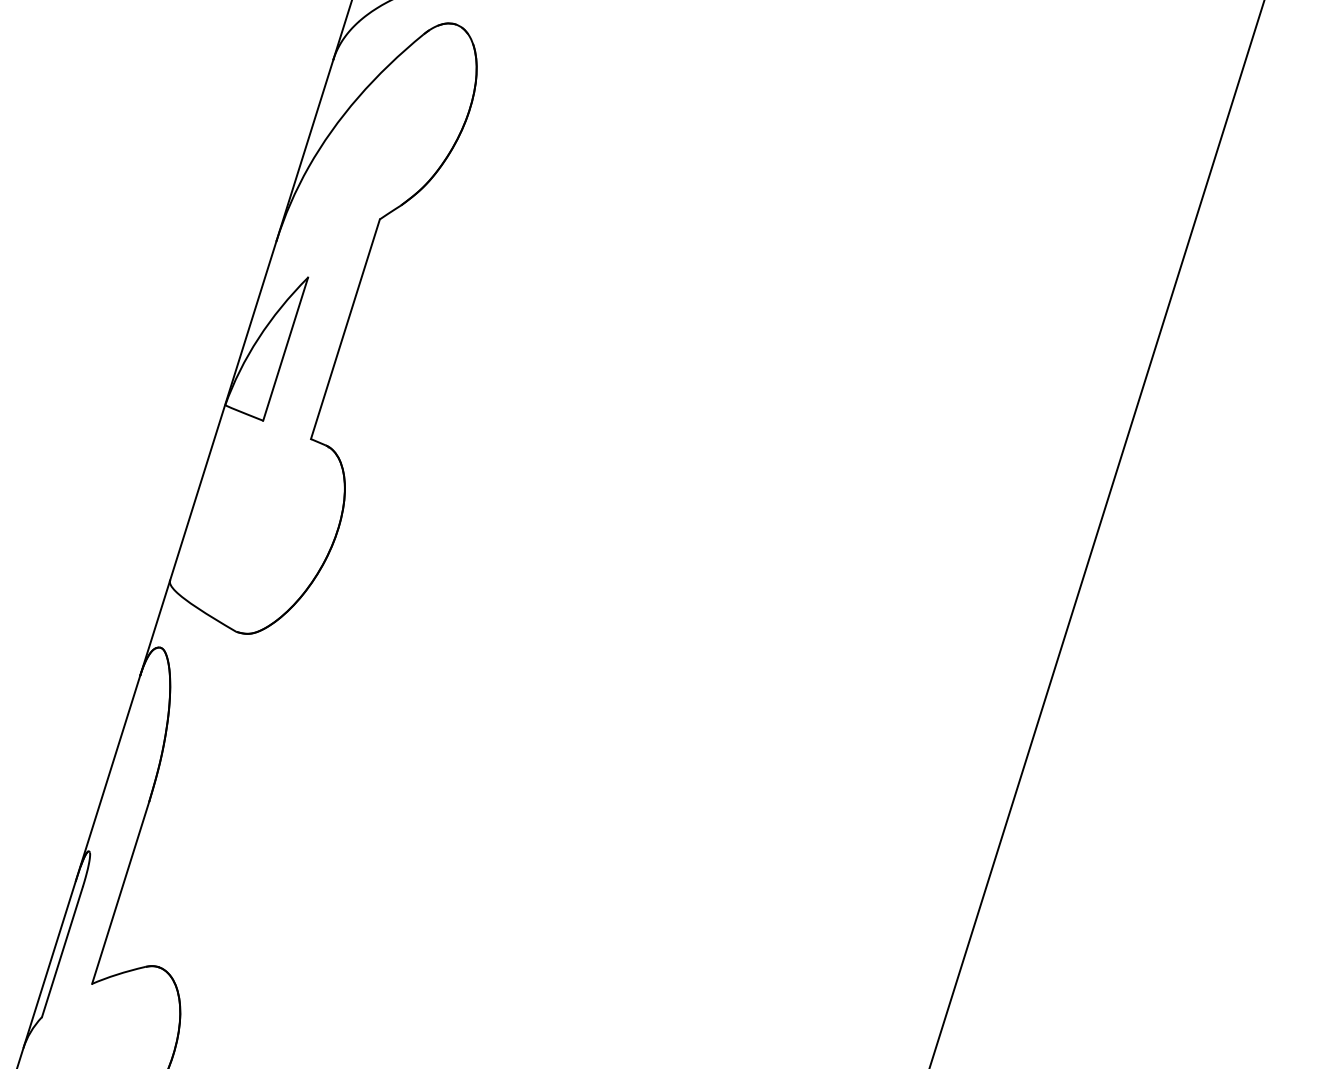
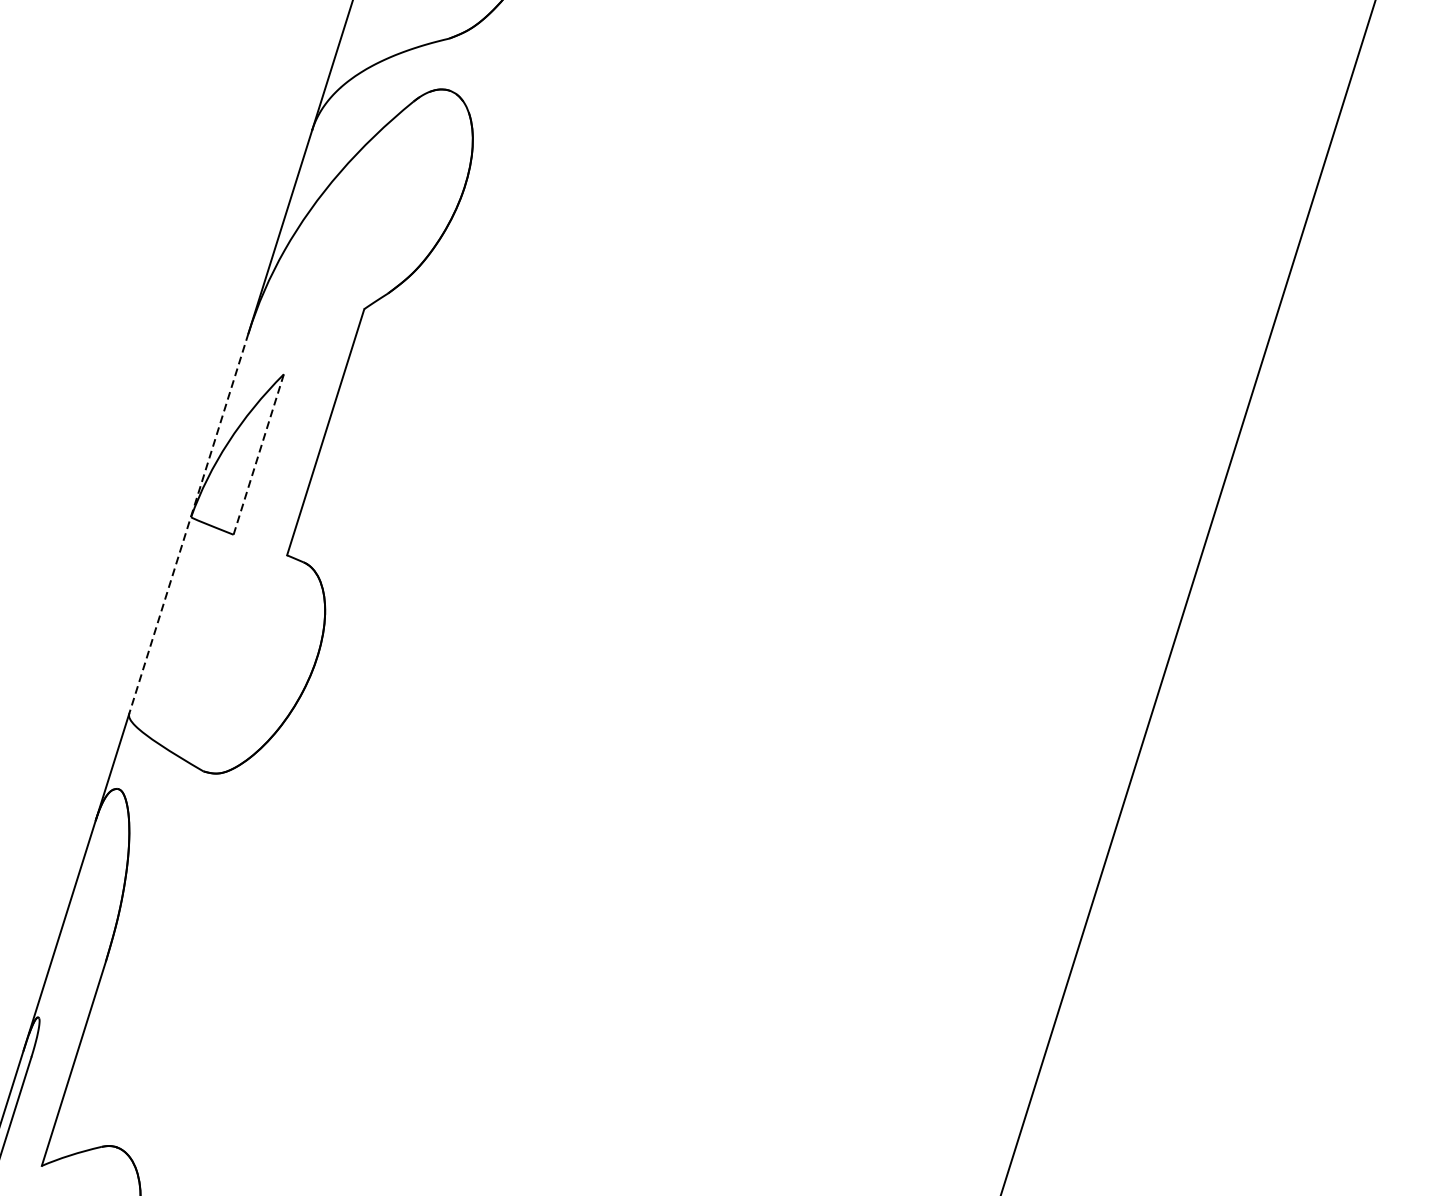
line: (285, 348) -> (258, 453), solid -> dashed
line: (223, 410) -> (189, 523), solid -> dashed

